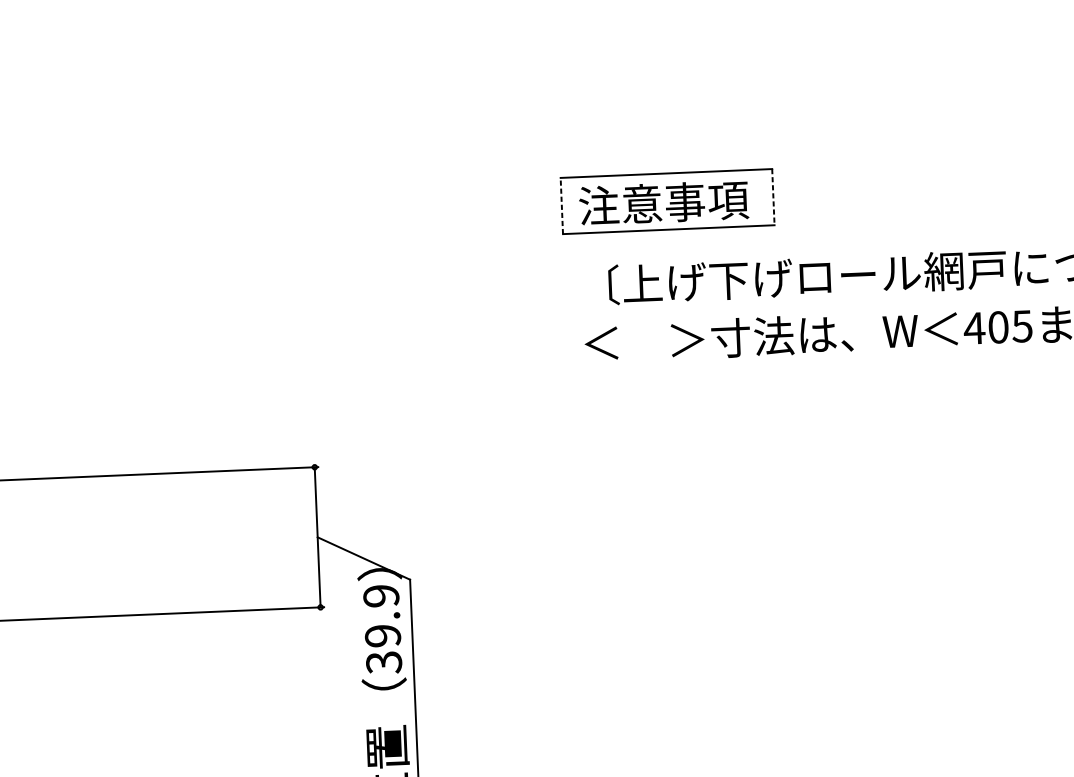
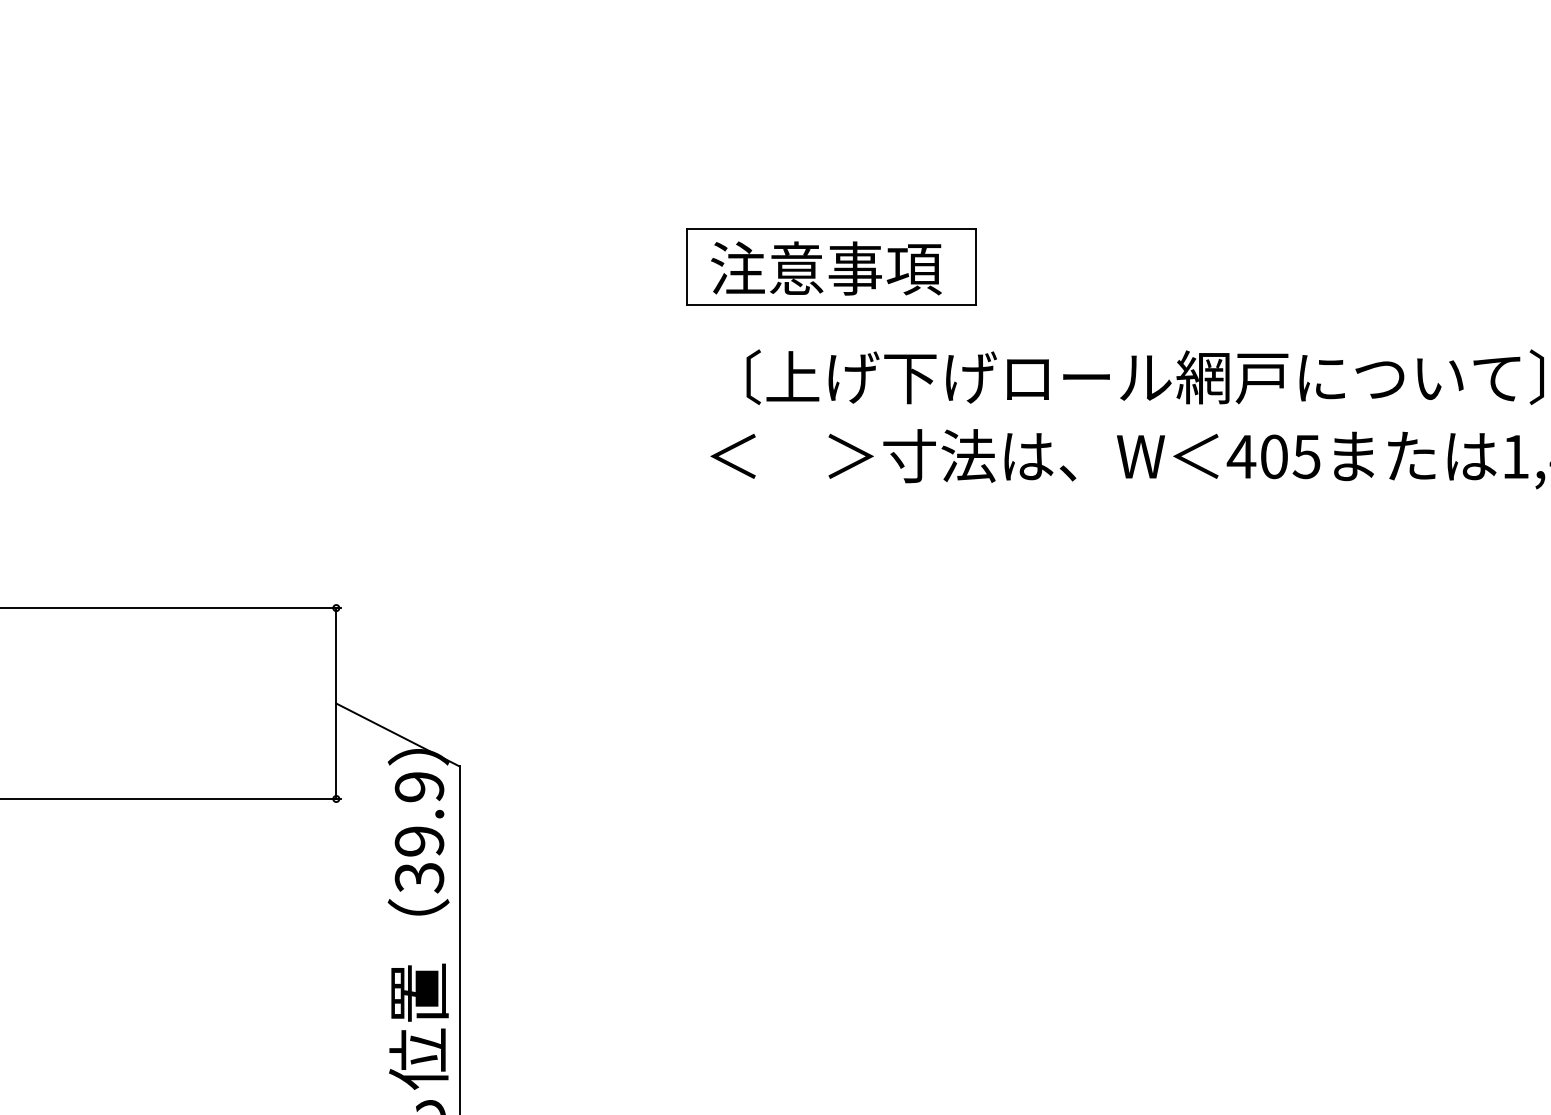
line: (773, 197) -> (975, 267), dashed -> solid
line: (561, 205) -> (687, 266), dashed -> solid

